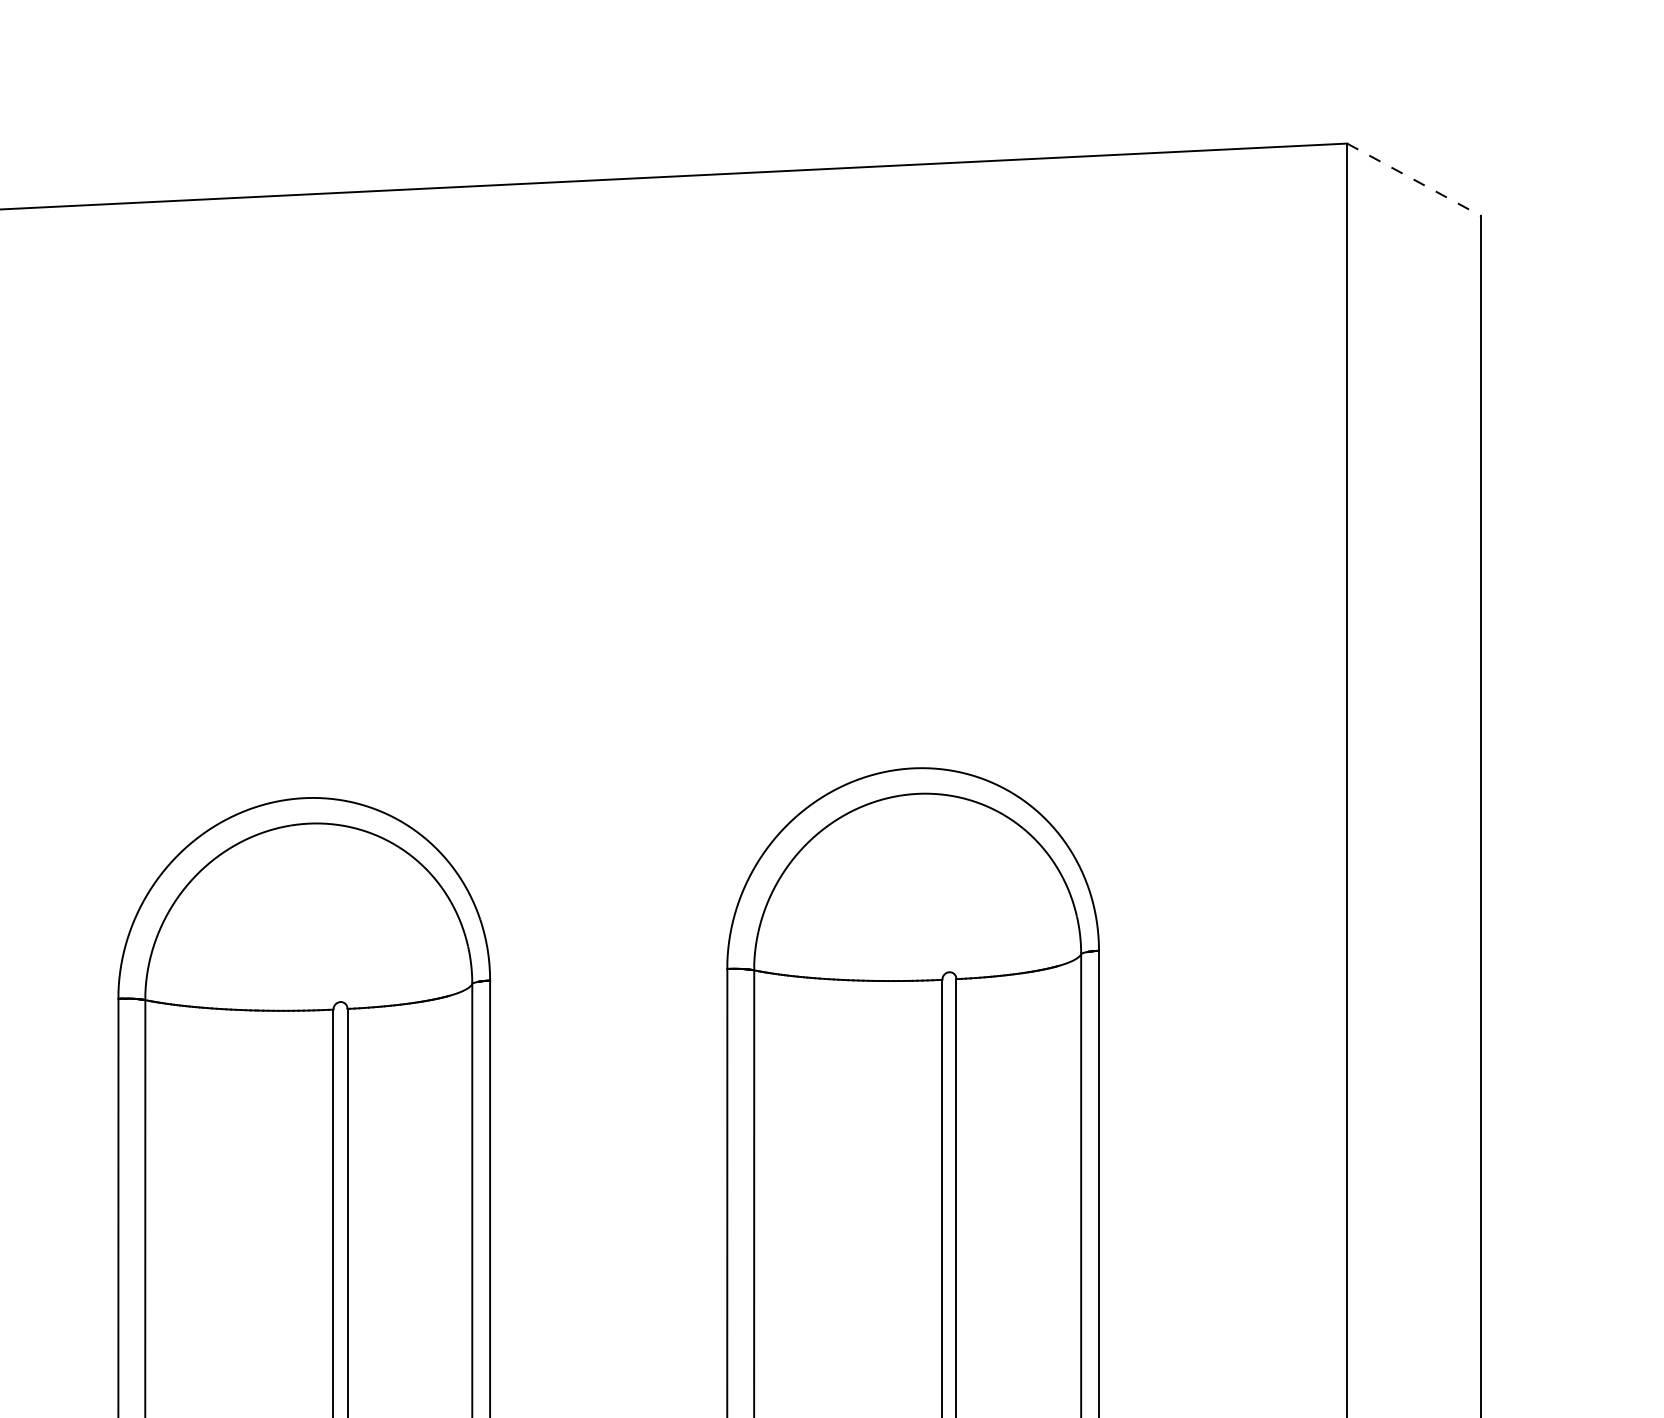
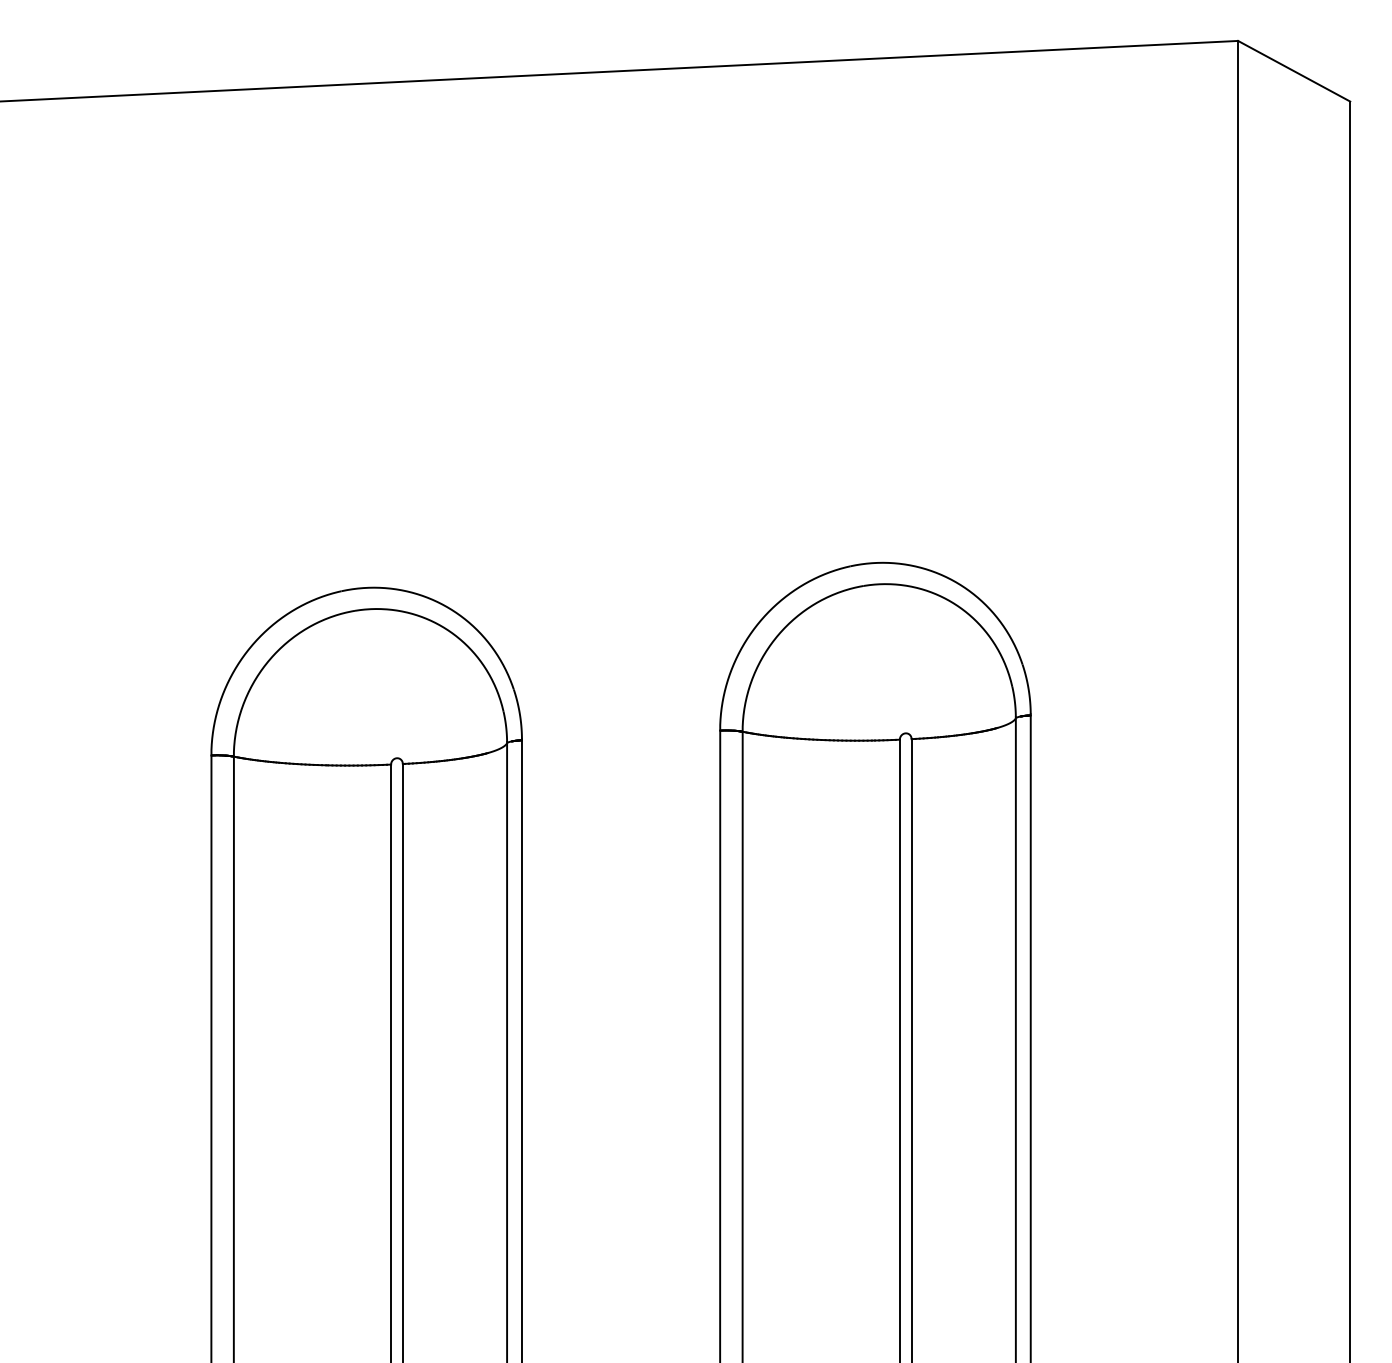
line: (1414, 180) -> (1294, 71), dashed -> solid

